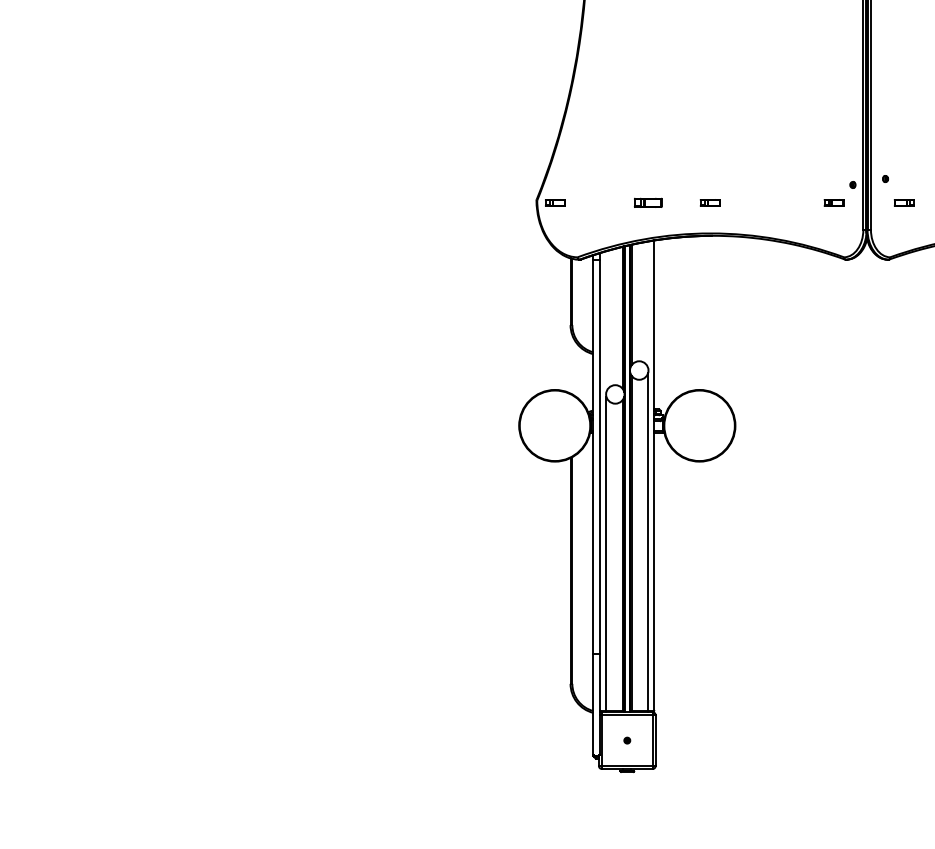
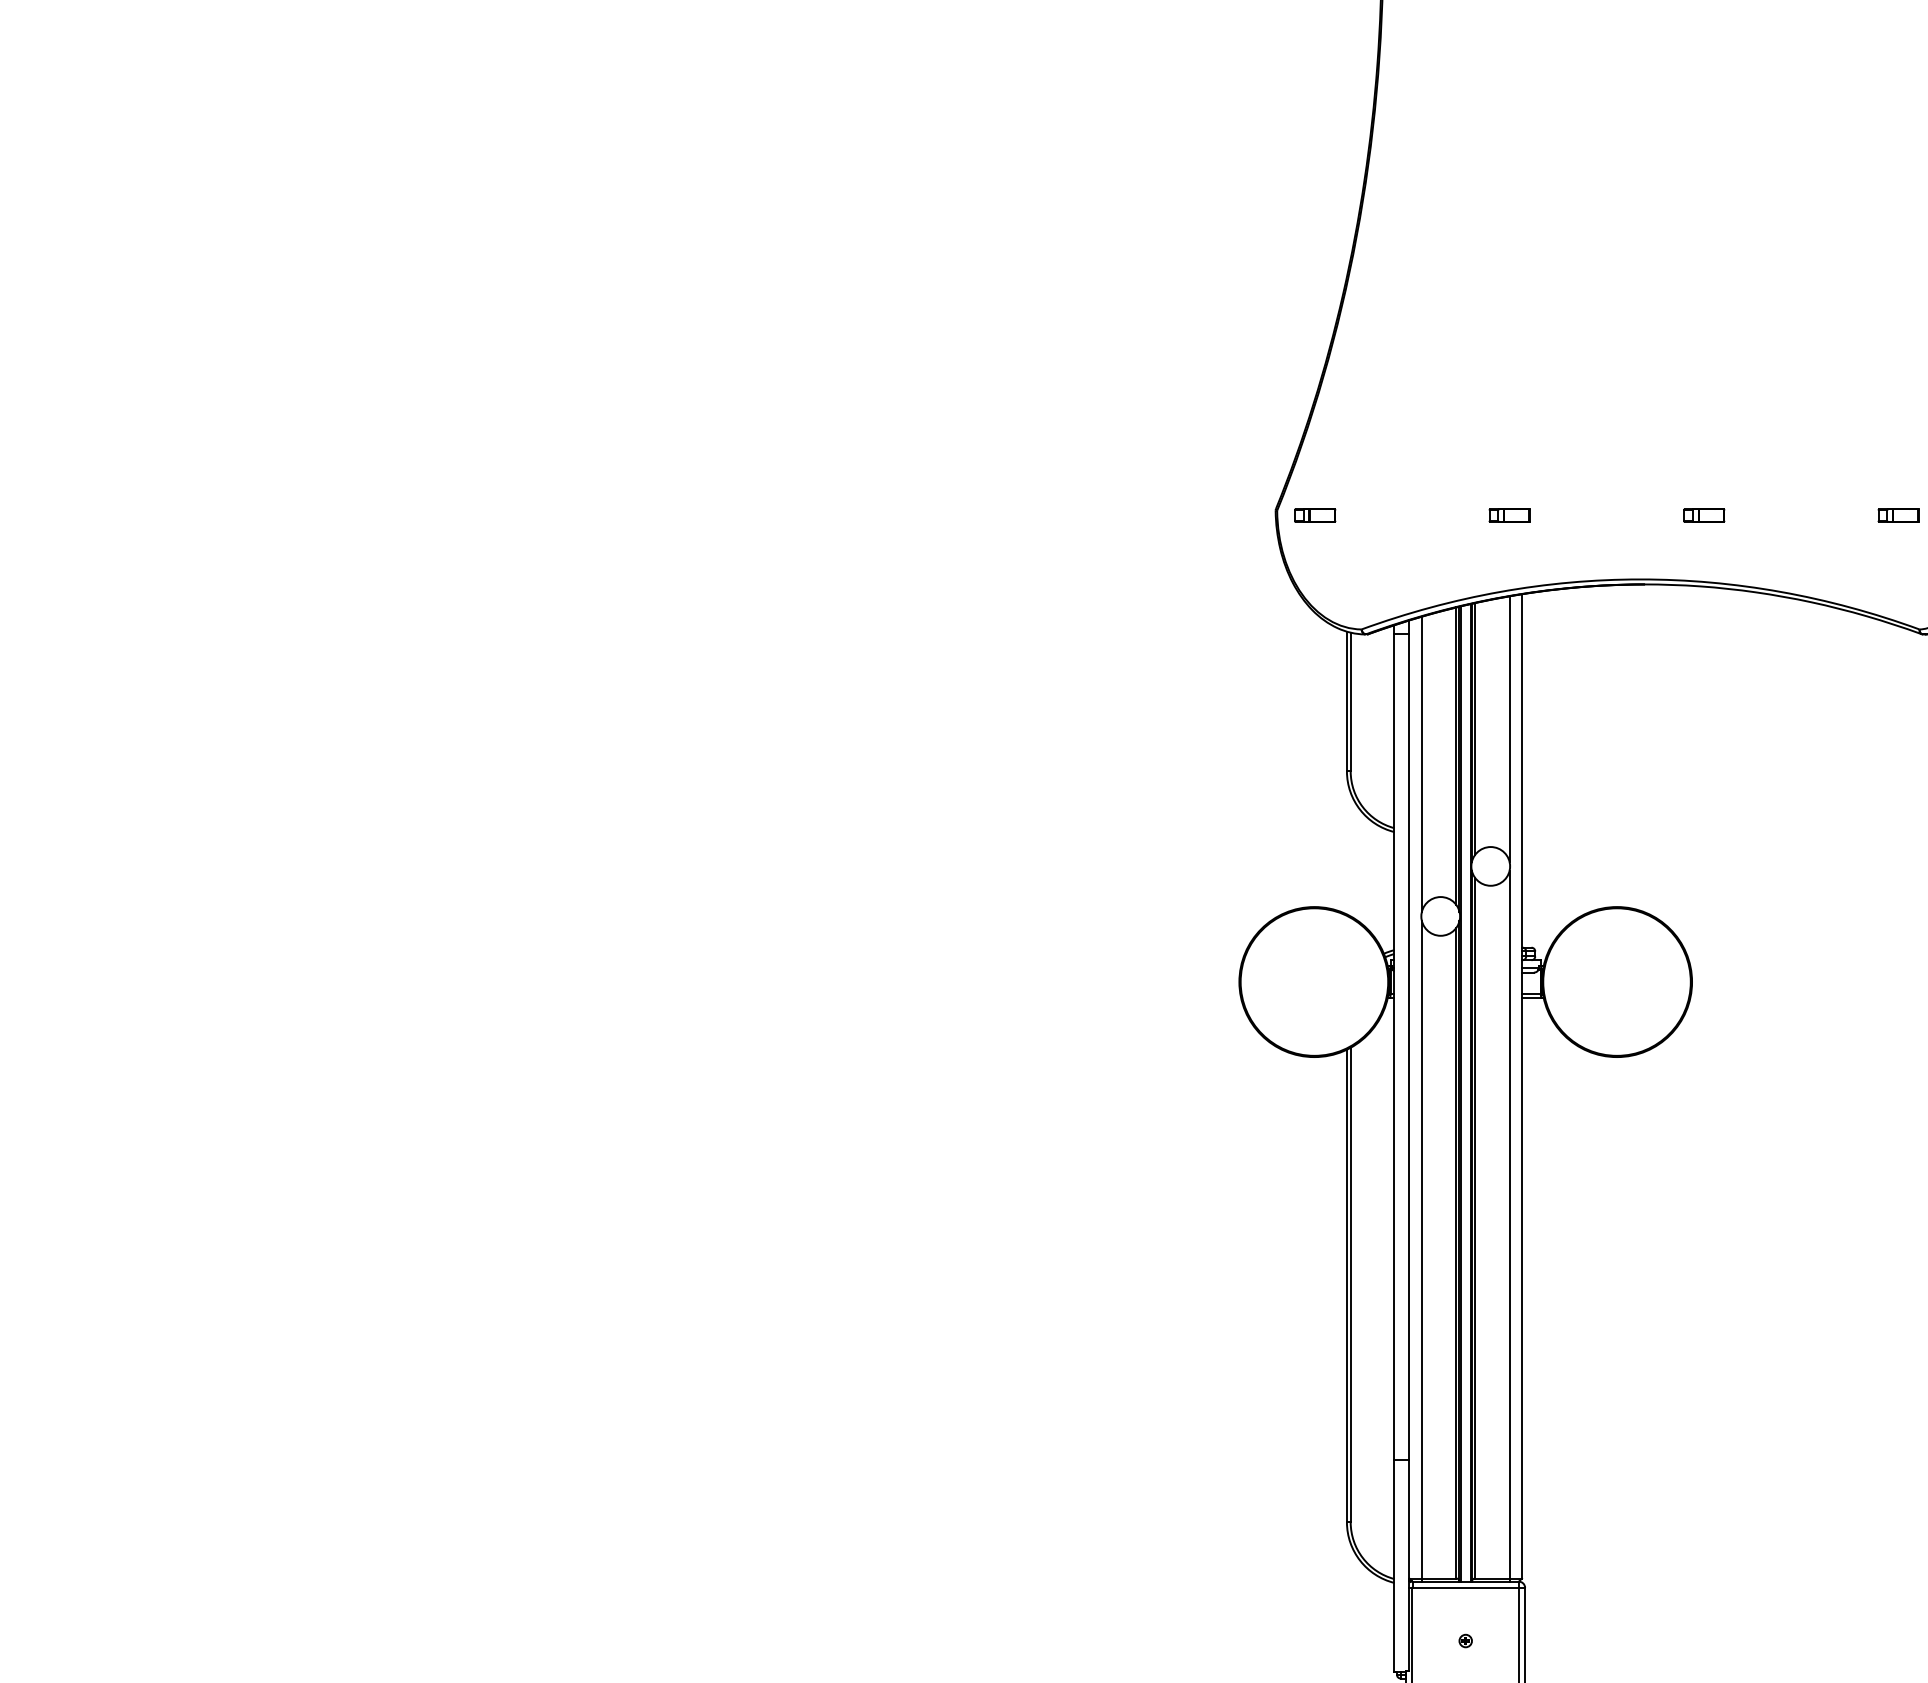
part: (648, 202) -> (1510, 514), size x0.71
part: (709, 202) -> (1702, 514), moved
line: (648, 304) -> (1510, 728), added
line: (606, 321) -> (1422, 763), added

